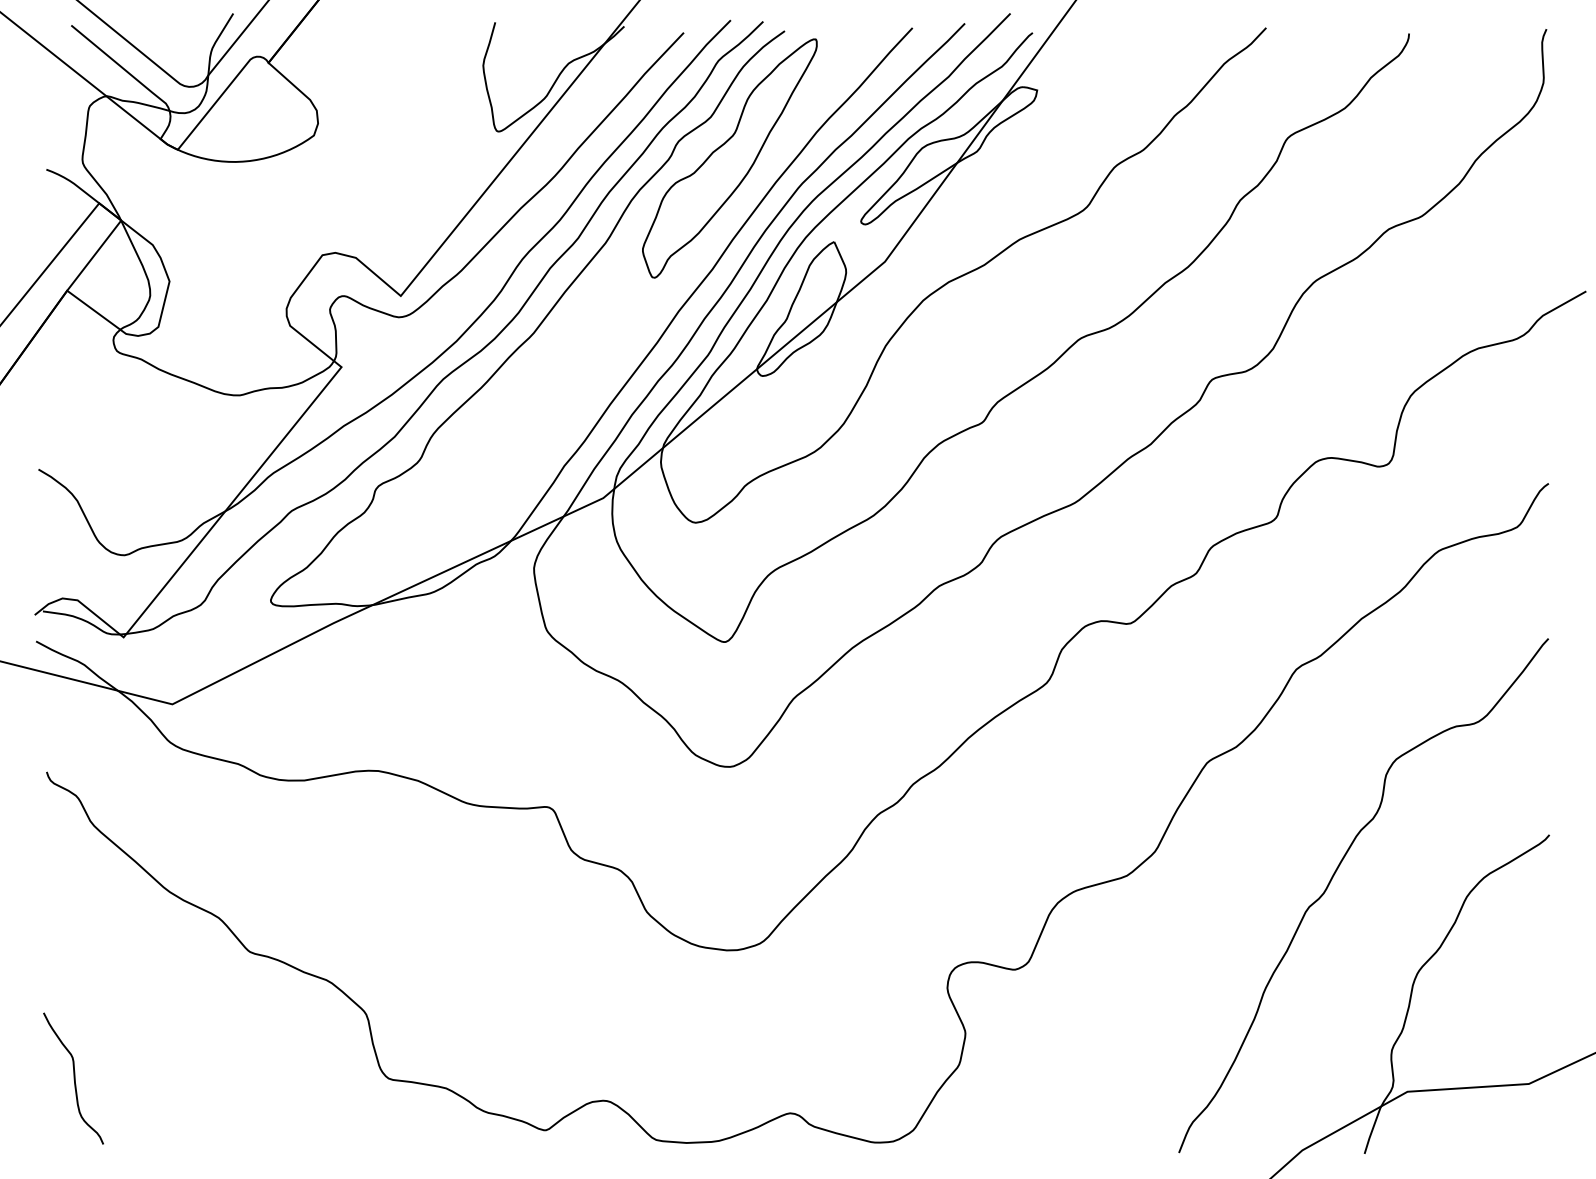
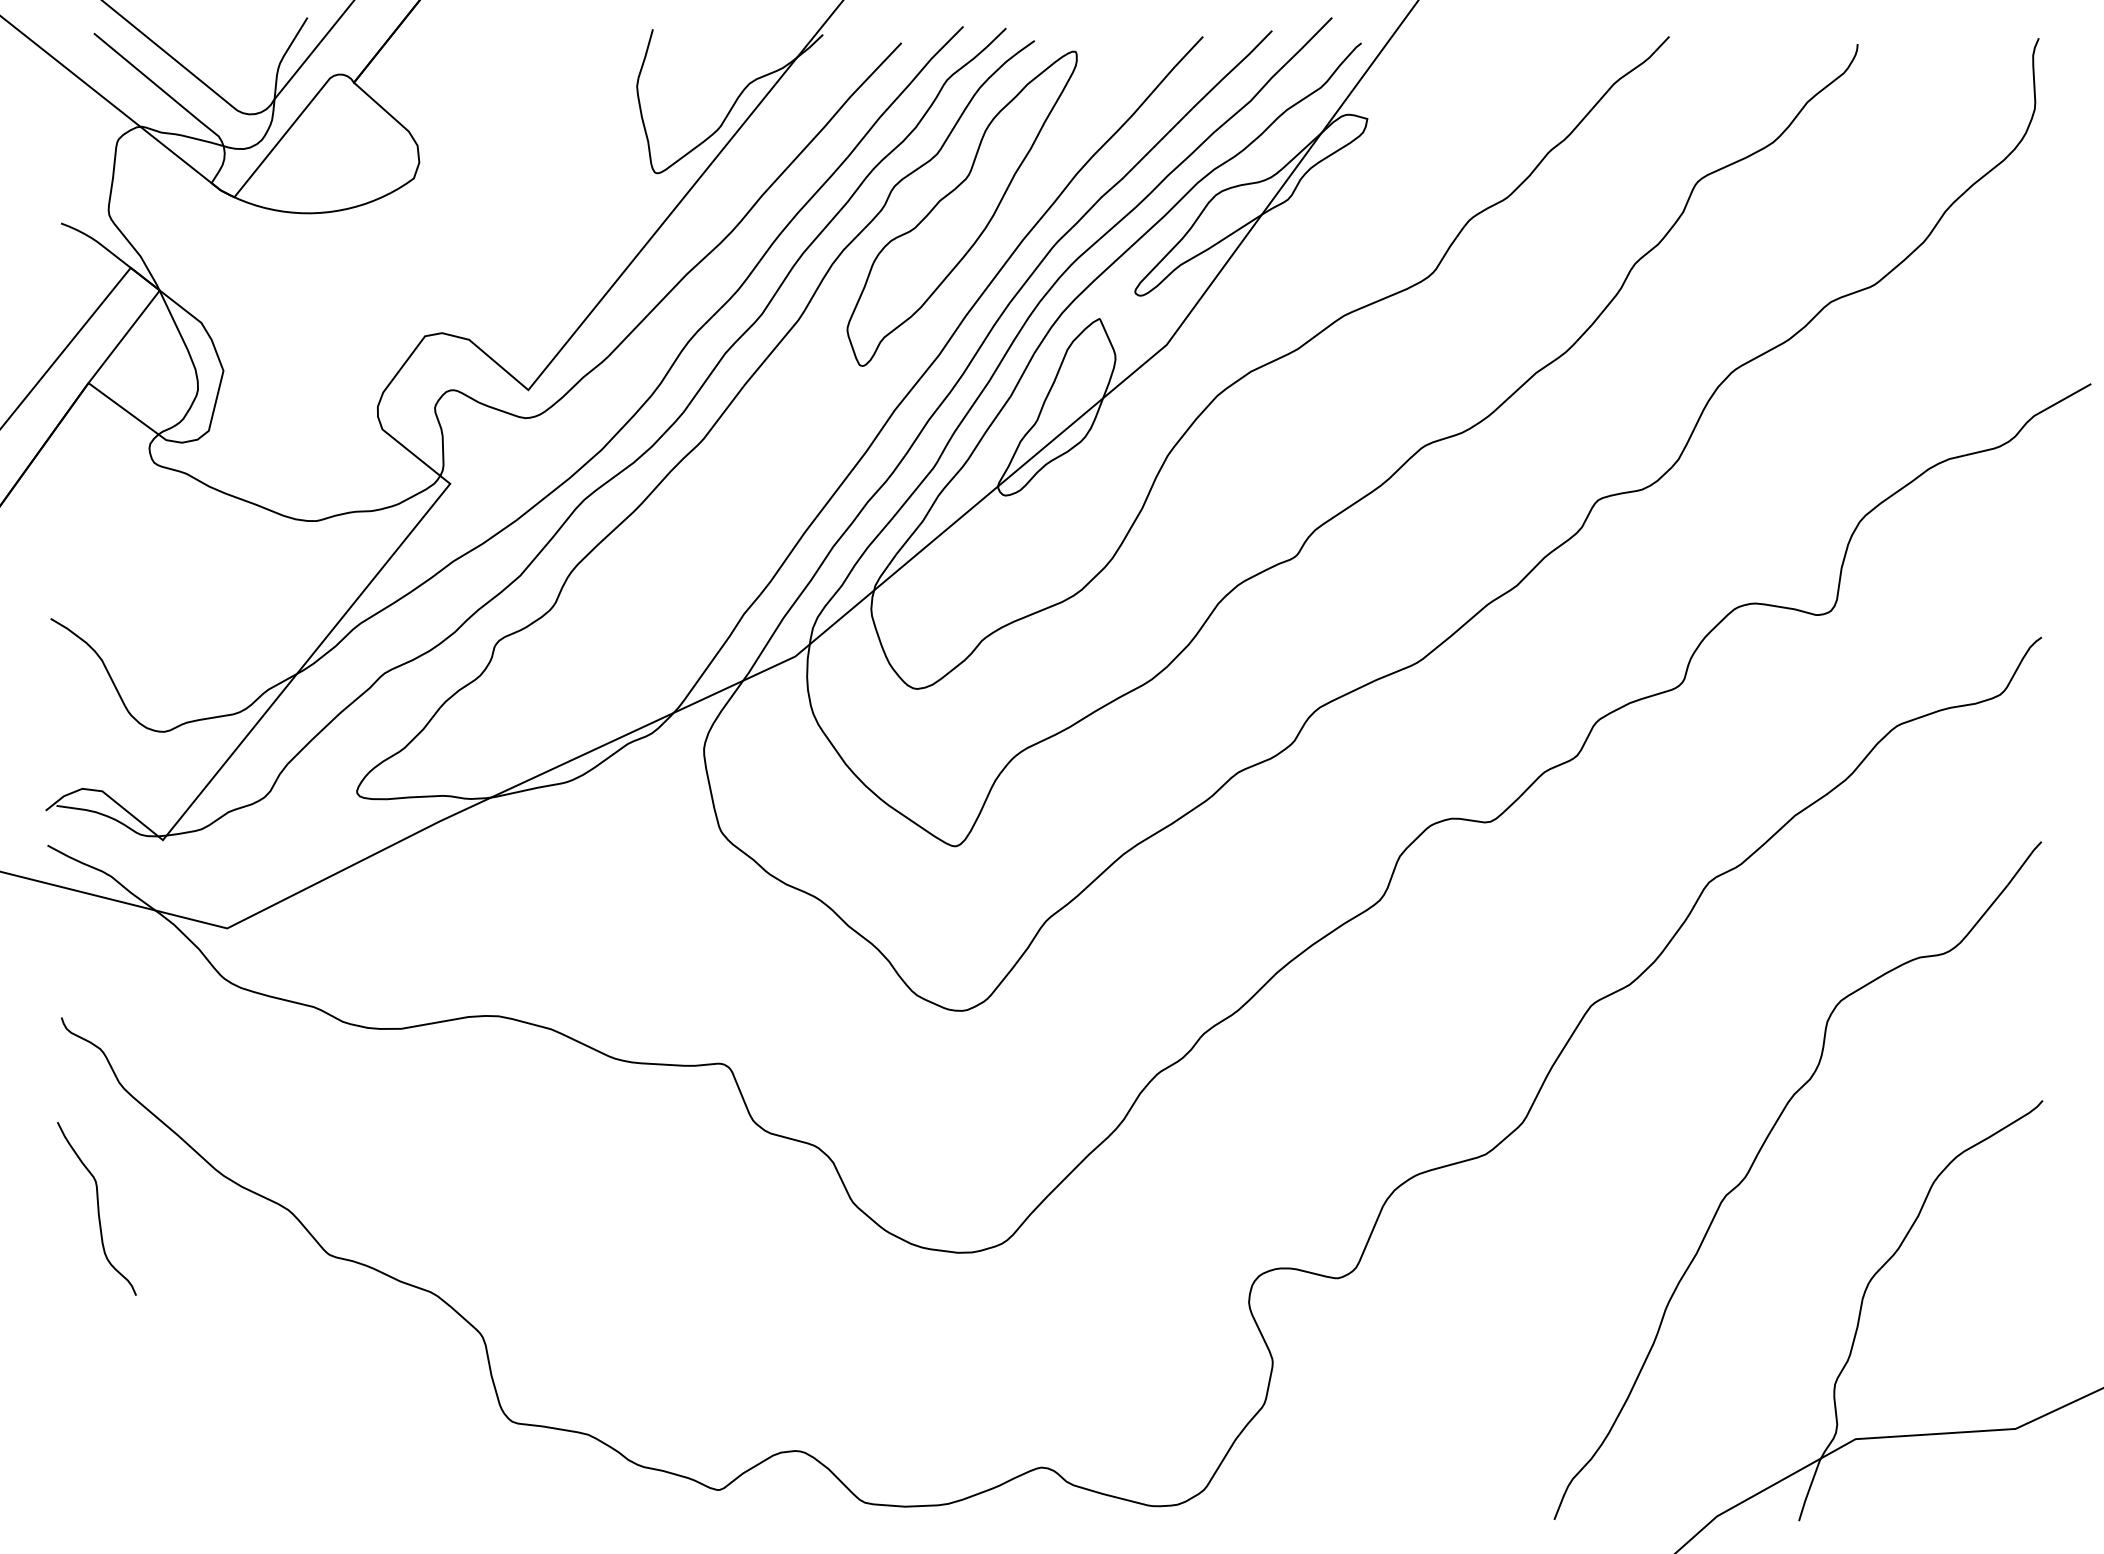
curve: (74, 1078) -> (97, 1208), moved

